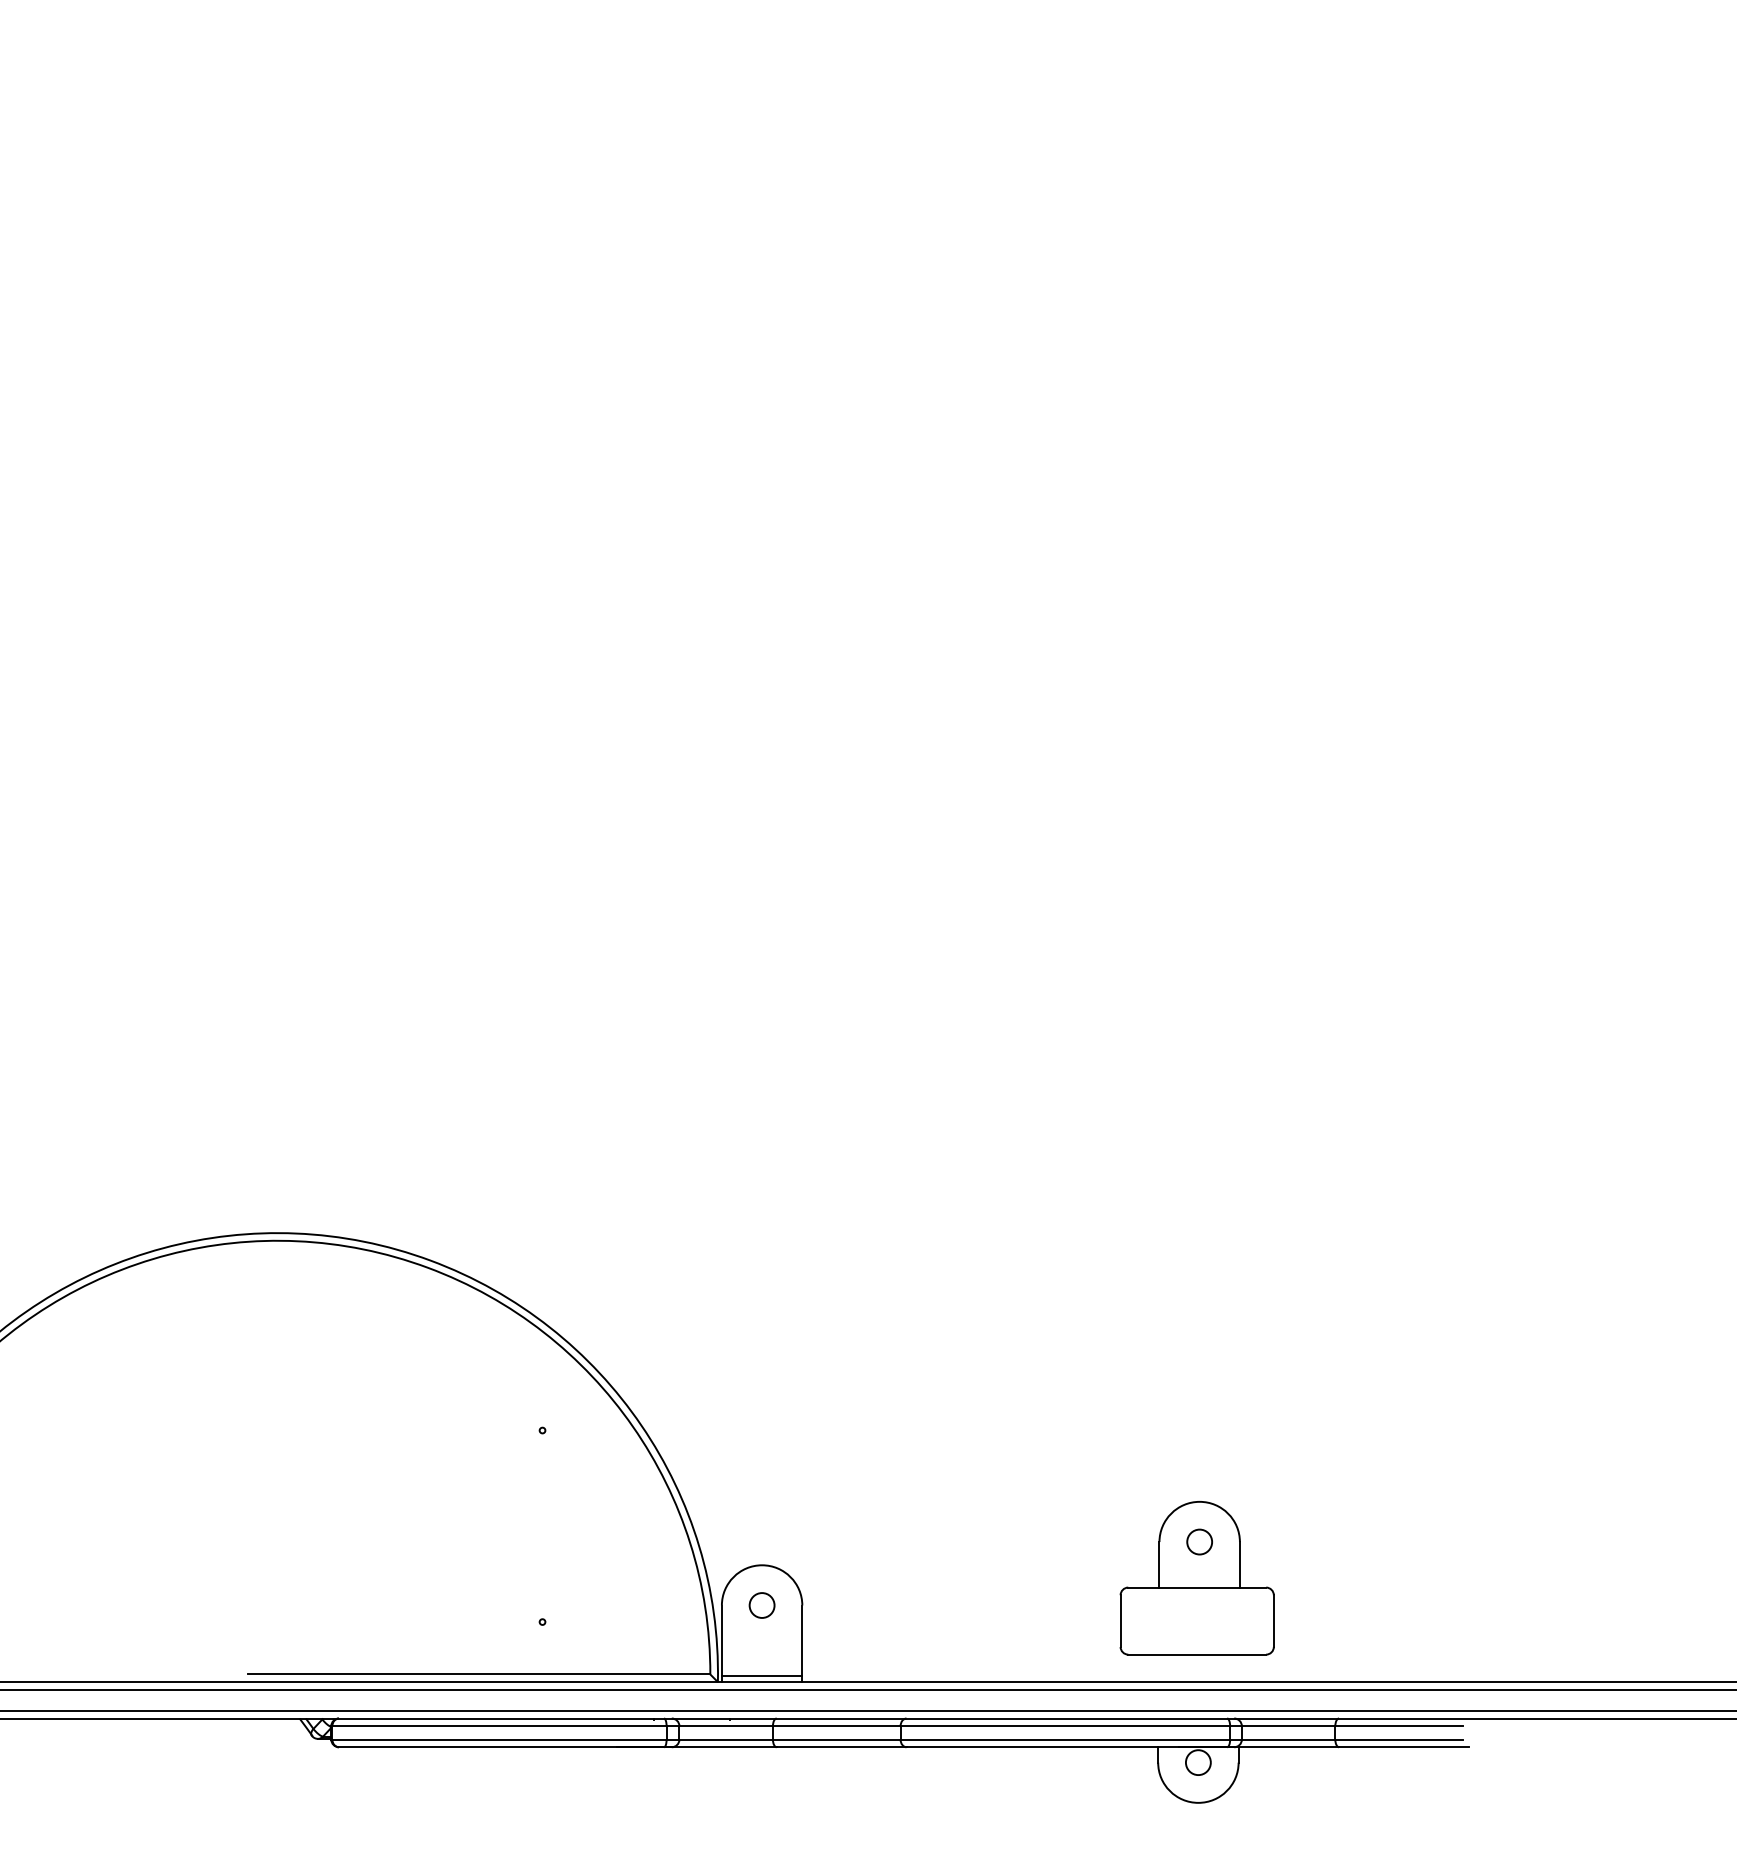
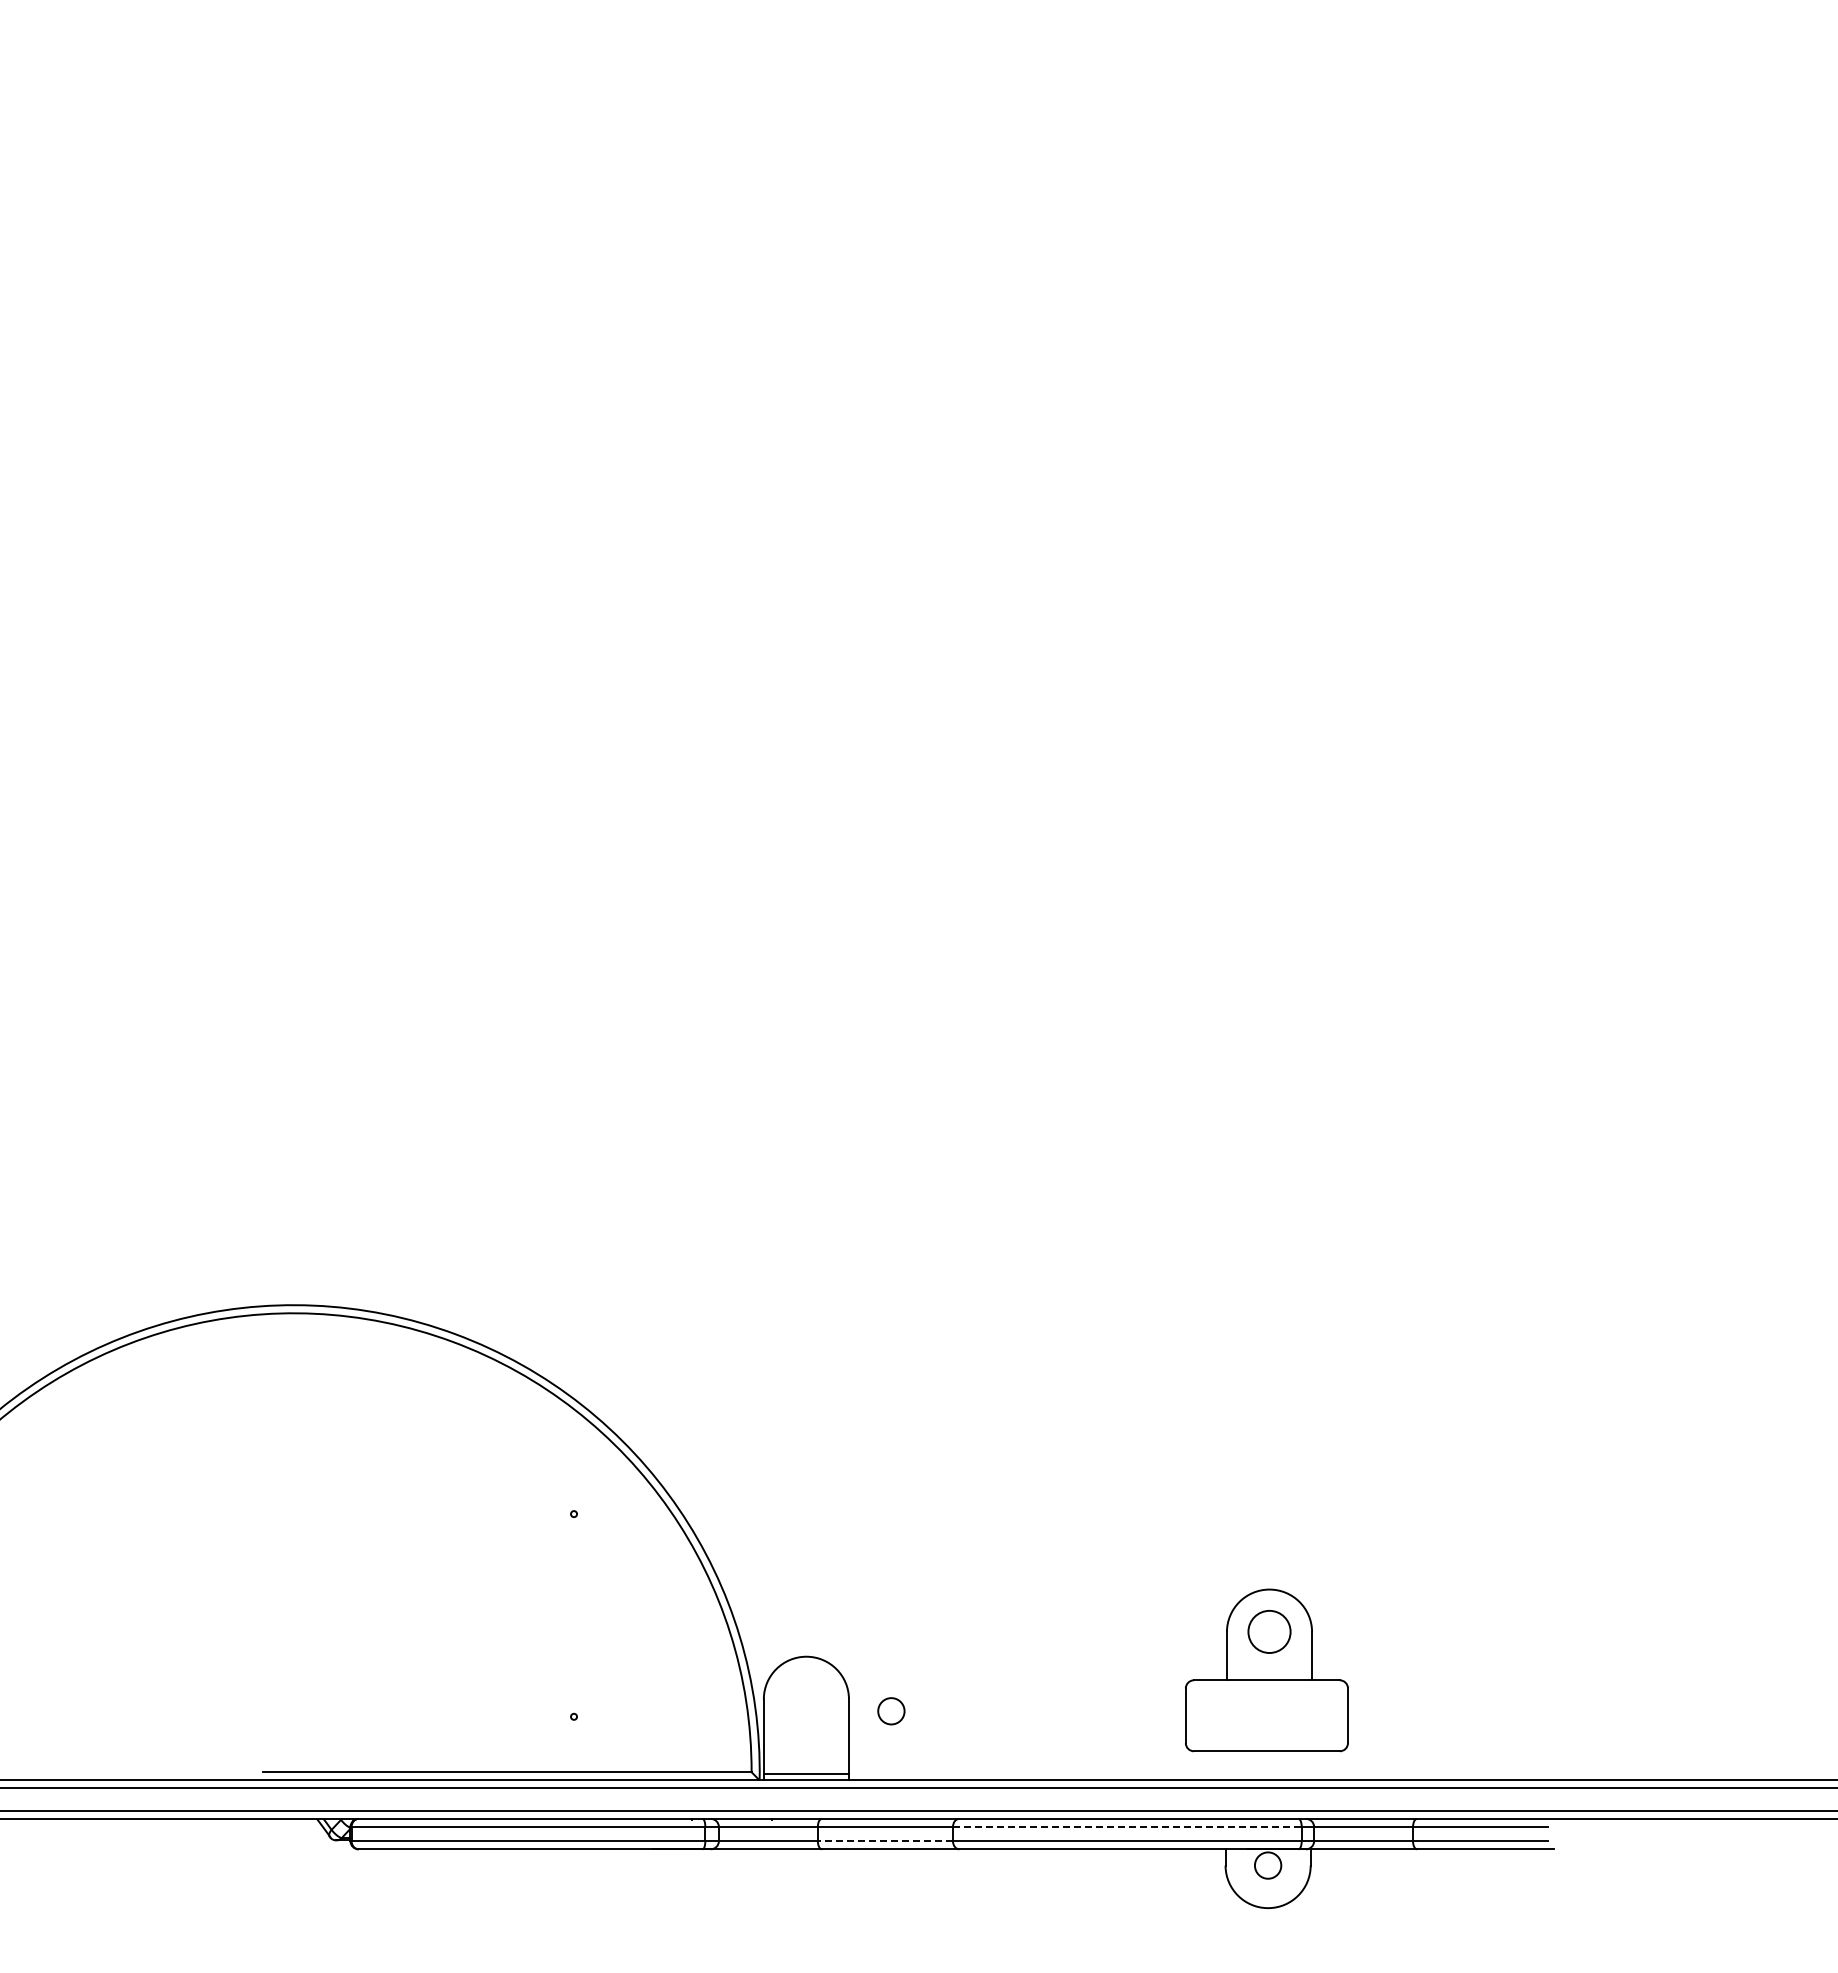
circle: (1199, 1542) -> (1269, 1632), size x1.6
circle: (762, 1605) -> (891, 1711), moved
line: (1065, 1725) -> (1127, 1826), solid -> dashed
line: (836, 1739) -> (885, 1841), solid -> dashed

